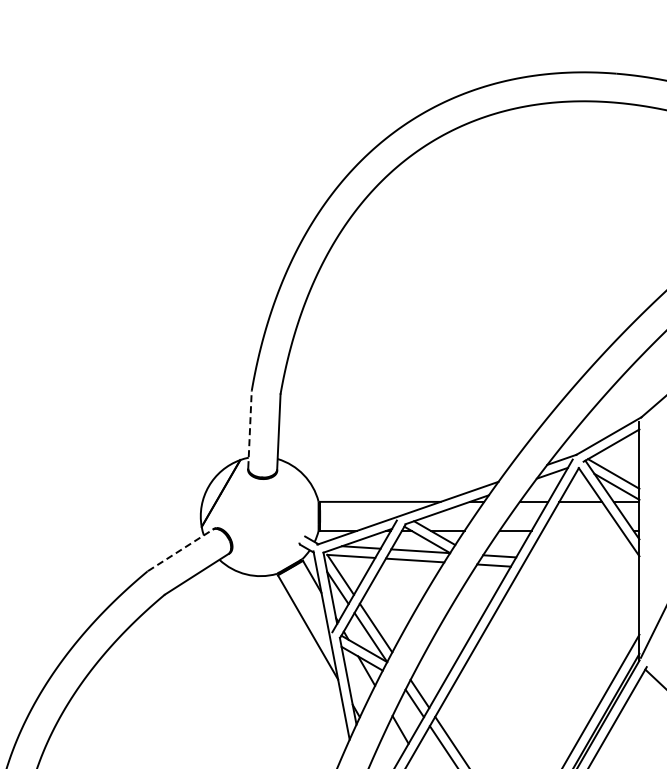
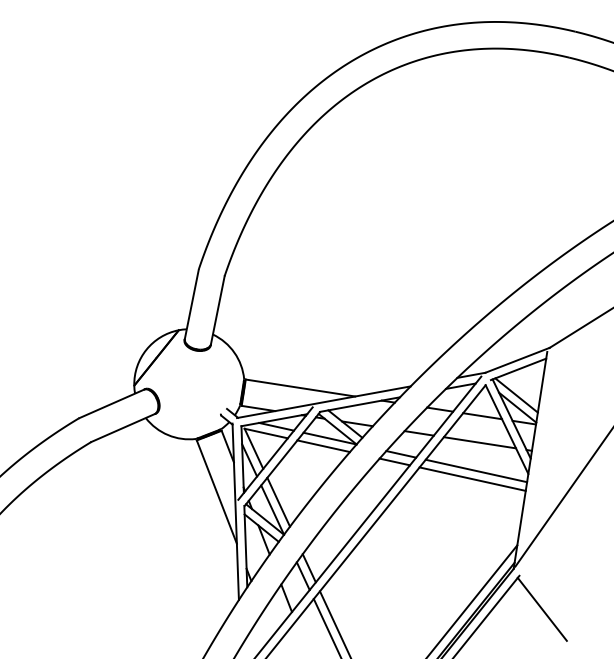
line: (250, 429) -> (192, 303), dashed -> solid
line: (581, 530) -> (479, 442), added
line: (180, 550) -> (111, 404), dashed -> solid
line: (582, 561) -> (475, 470), added
line: (580, 570) -> (472, 478), added

